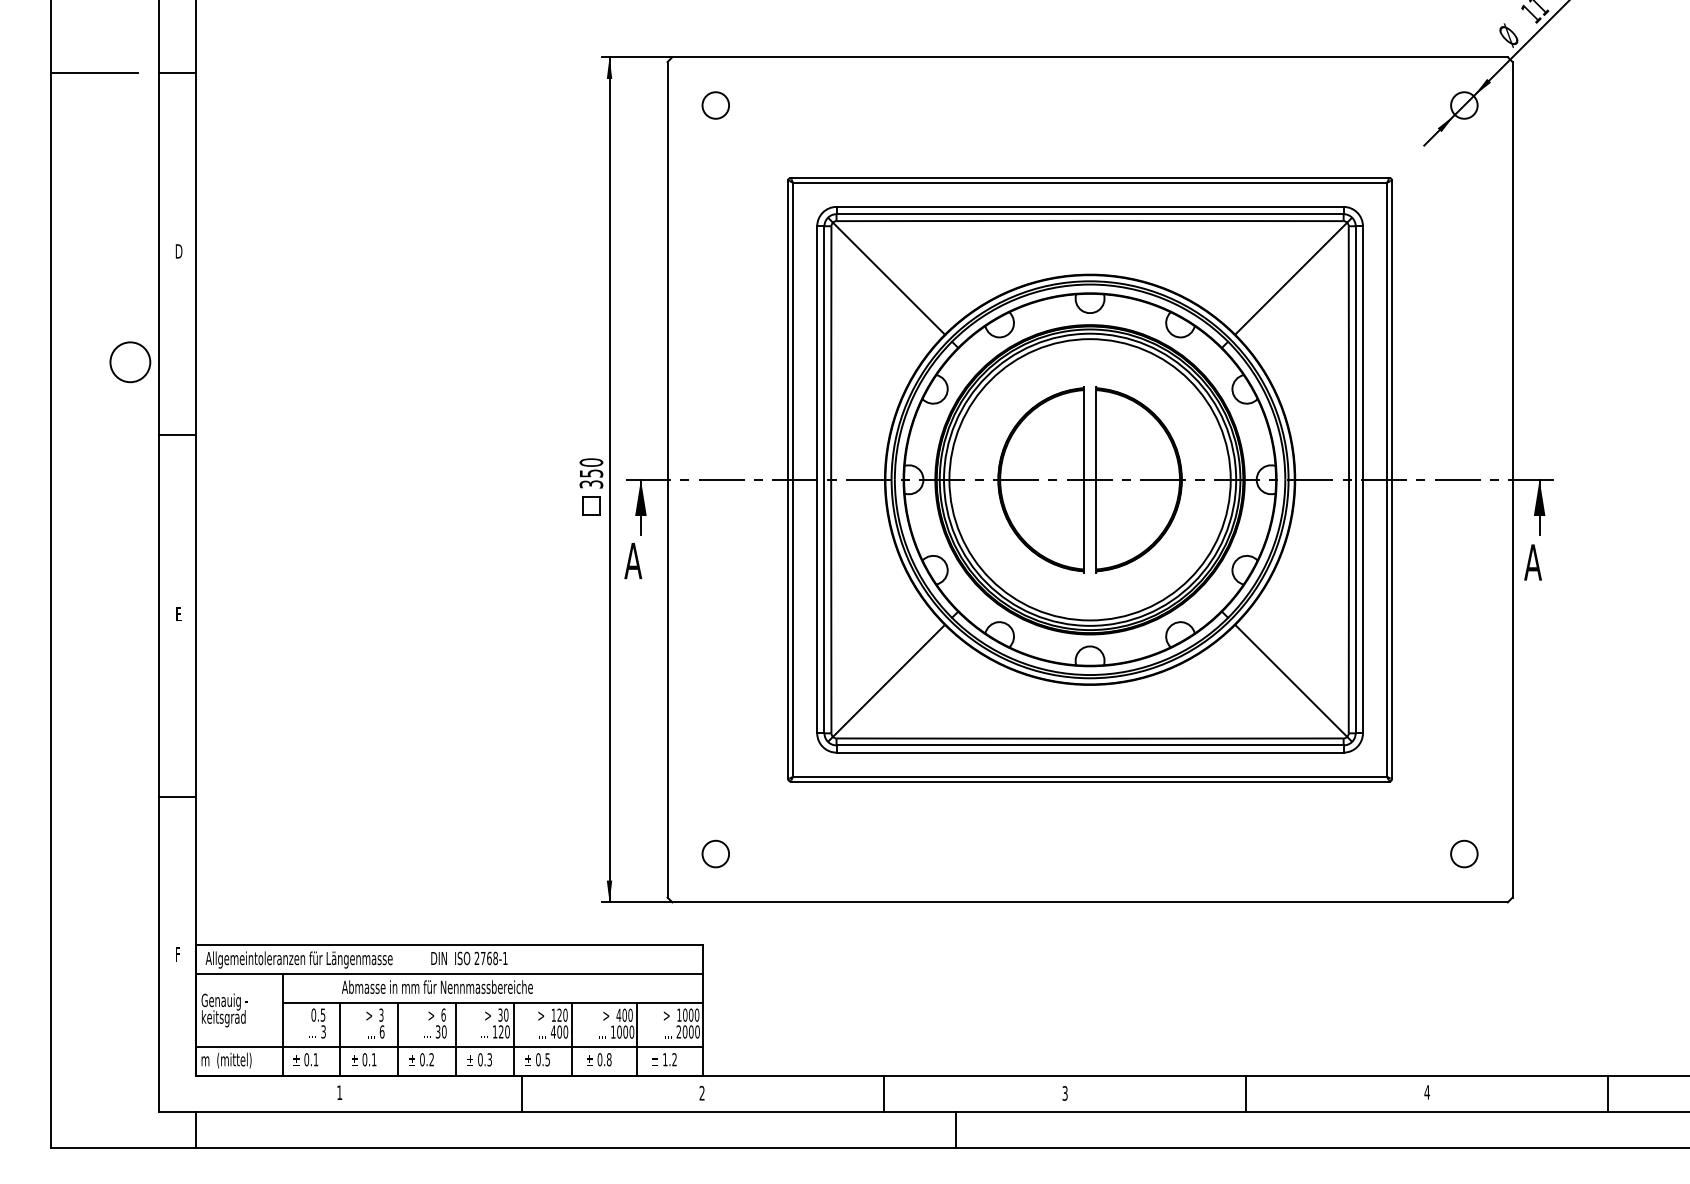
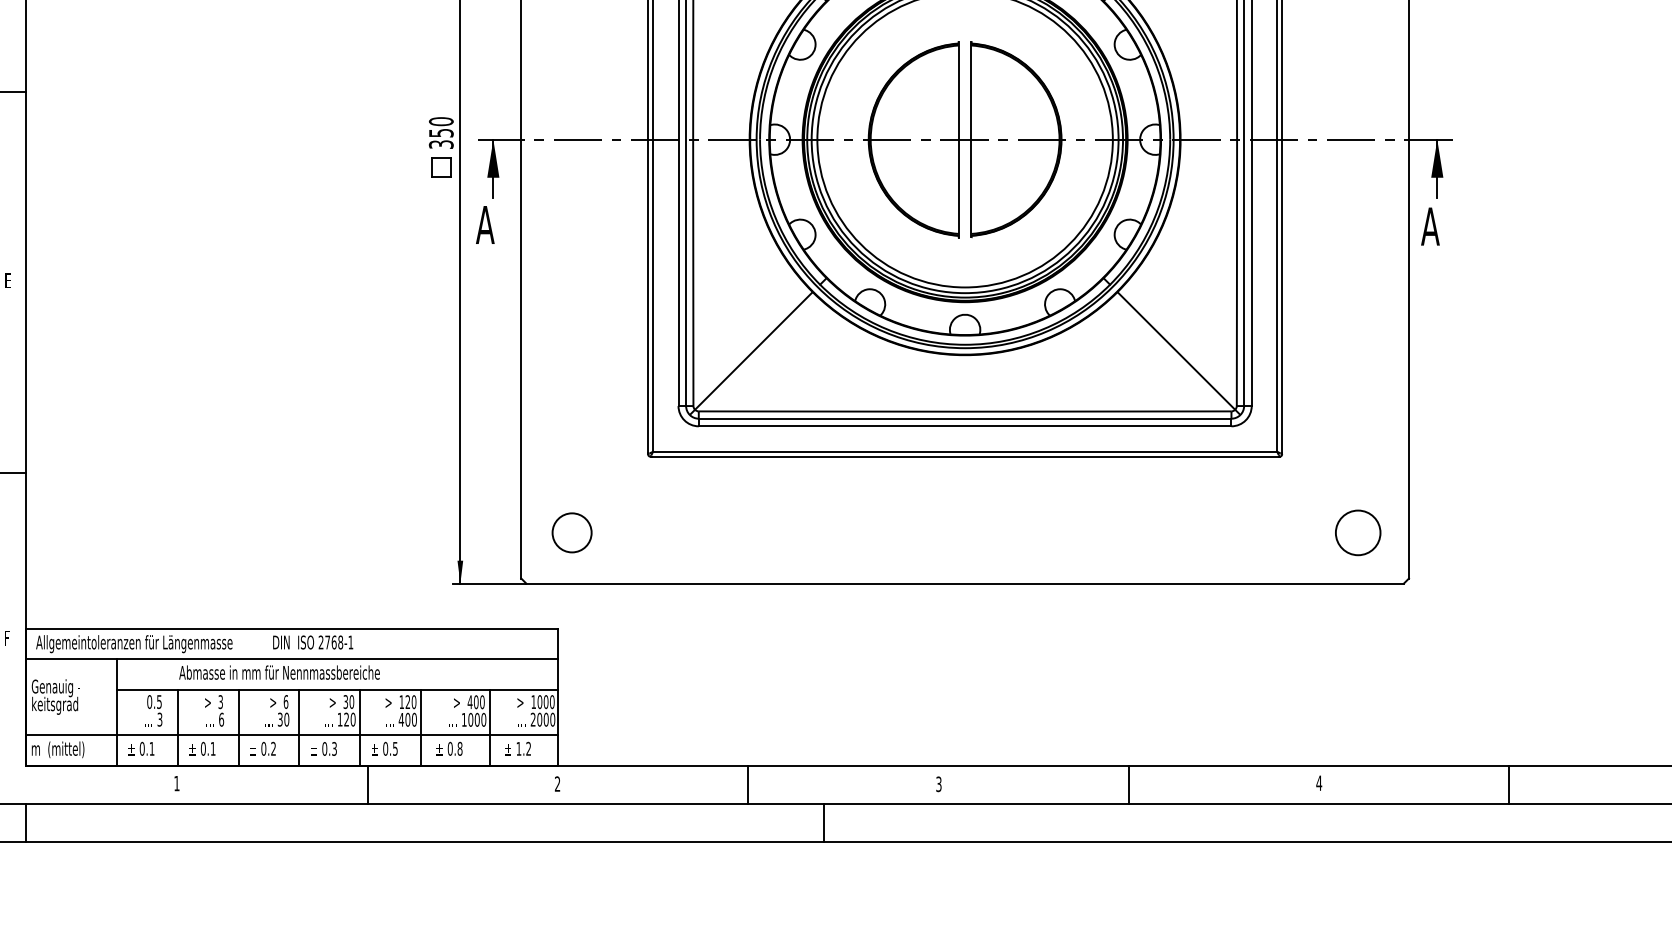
circle: (715, 853) -> (571, 532), size x1.4
circle: (1464, 853) -> (1358, 532), size x1.6

